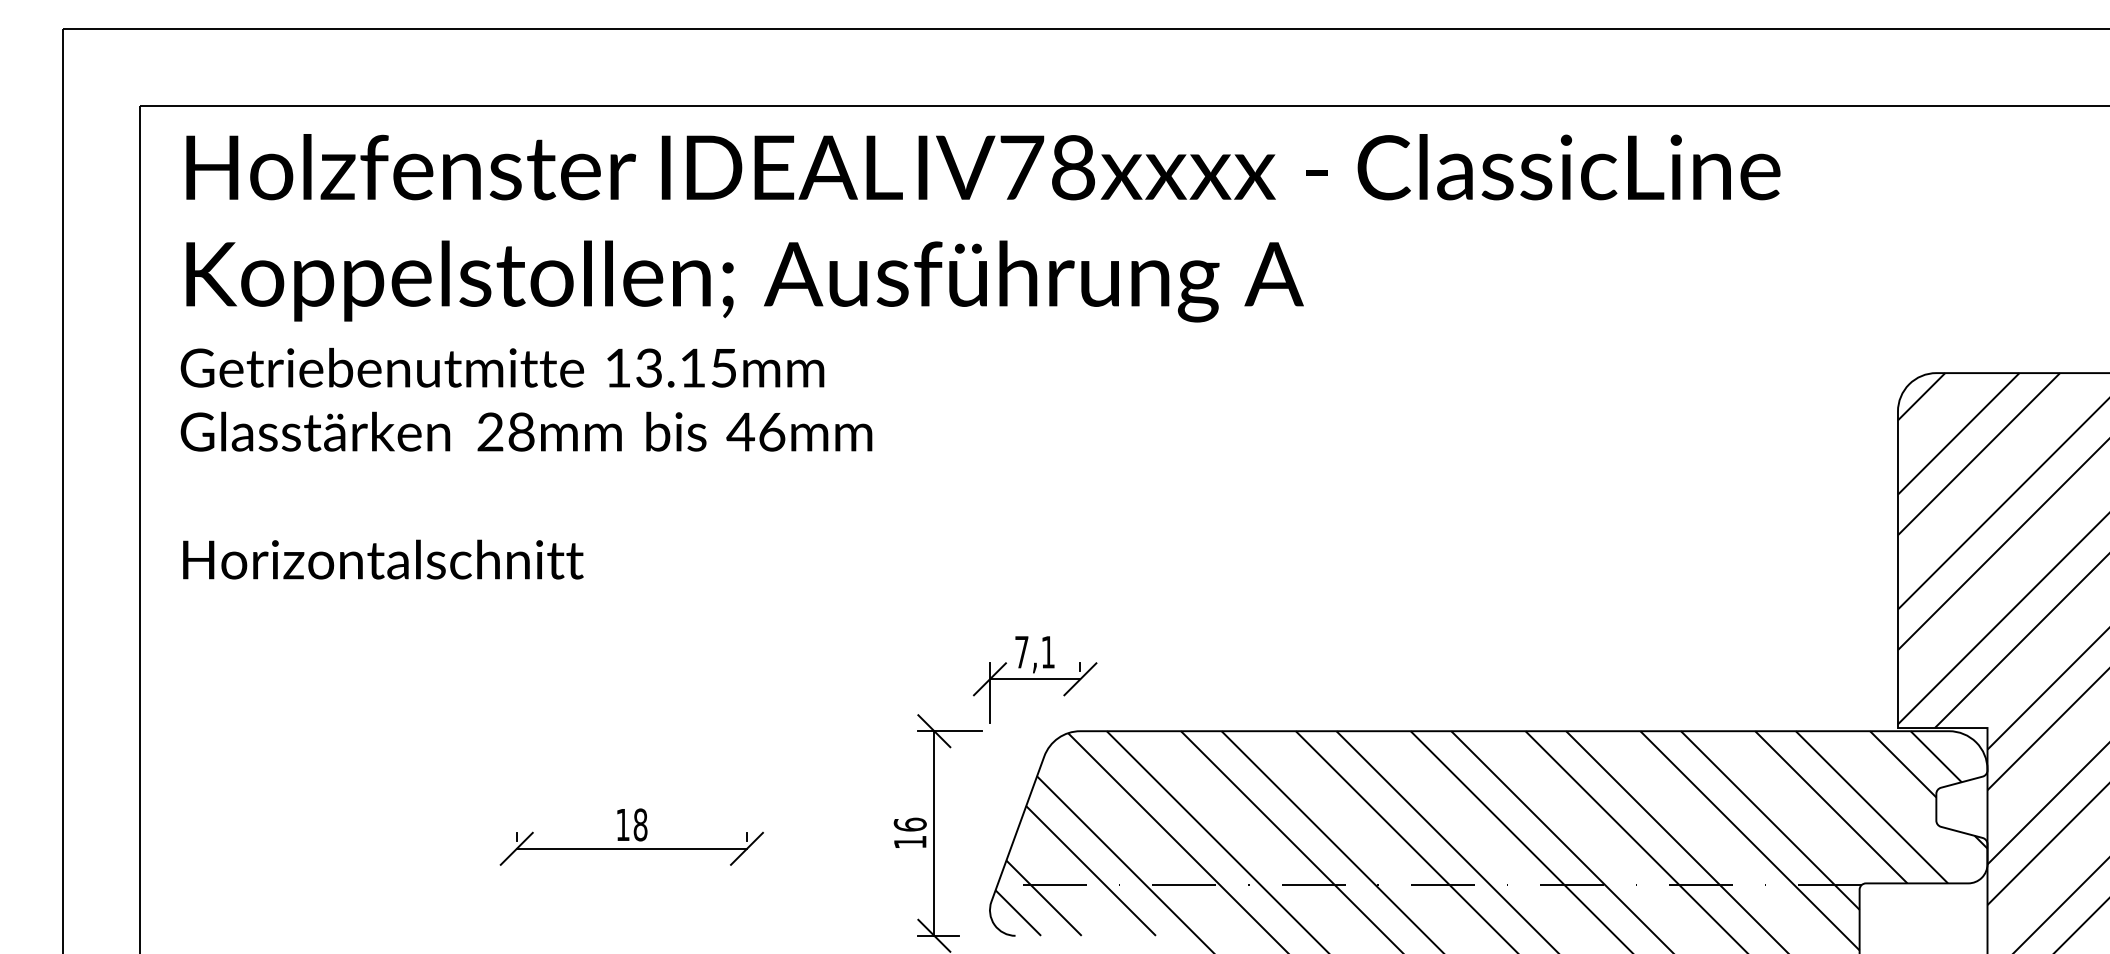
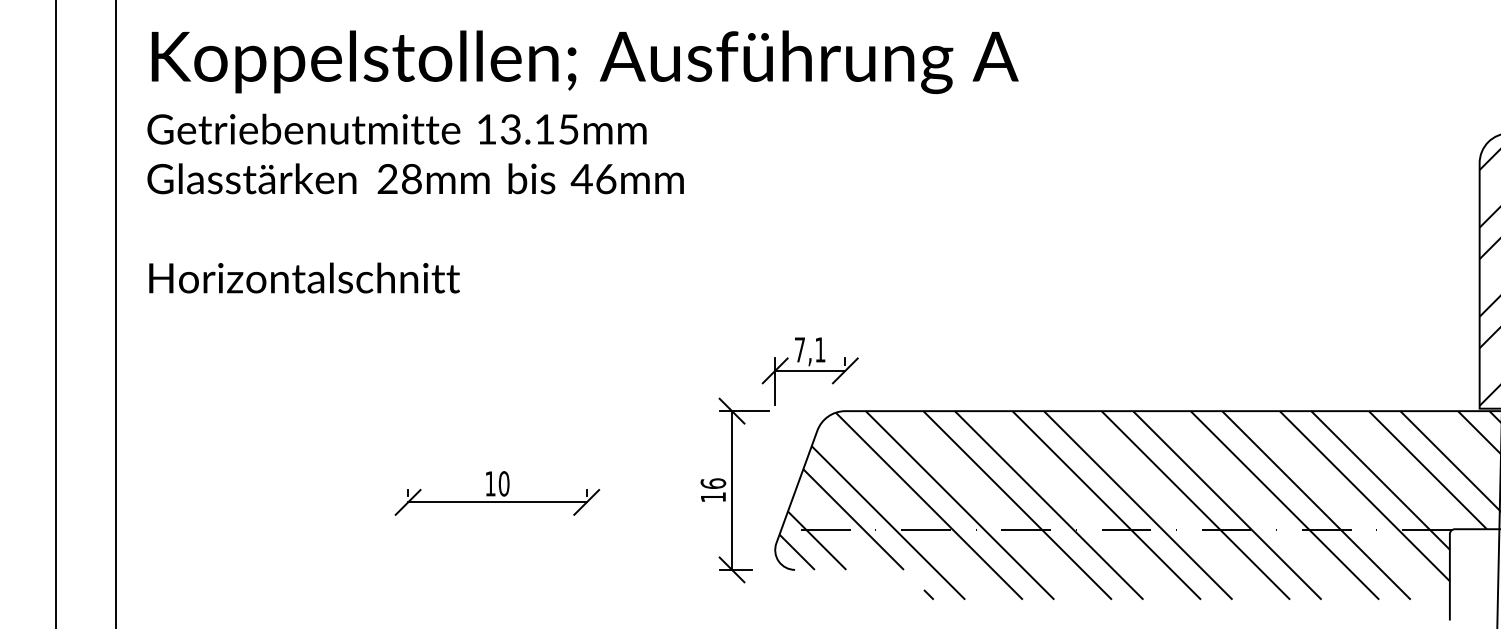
text: (640, 825) -> (504, 484), 18 -> 10

